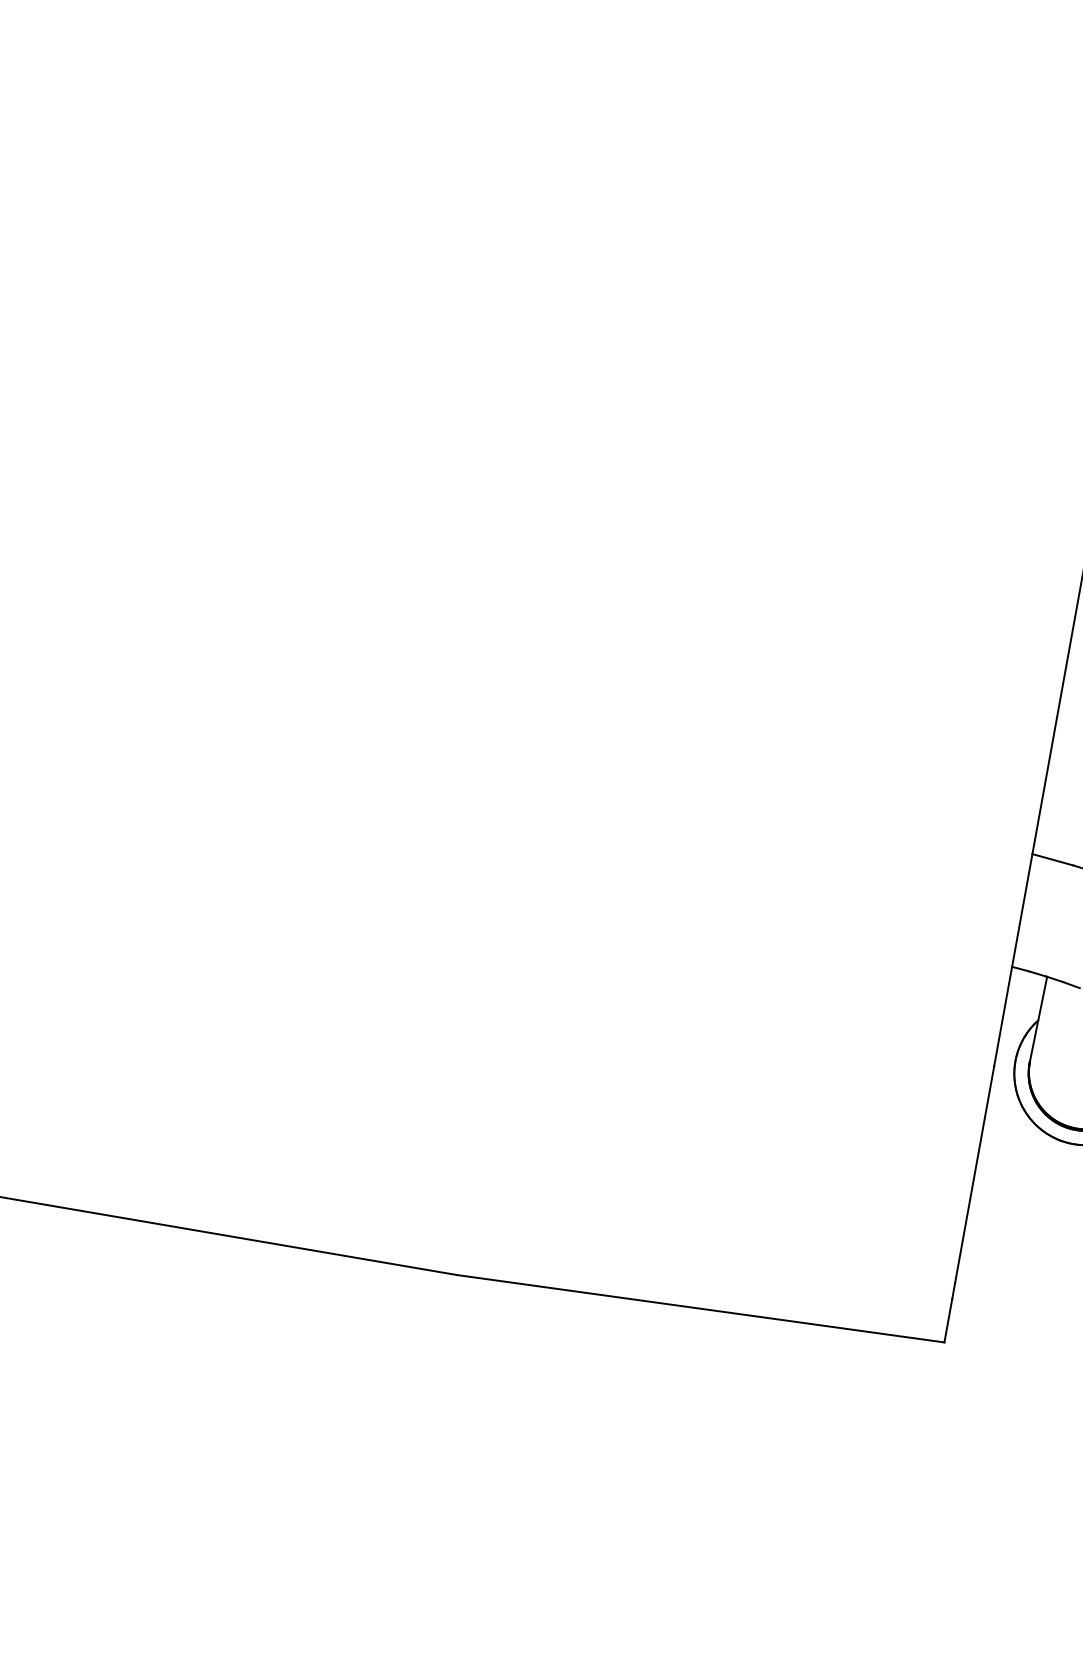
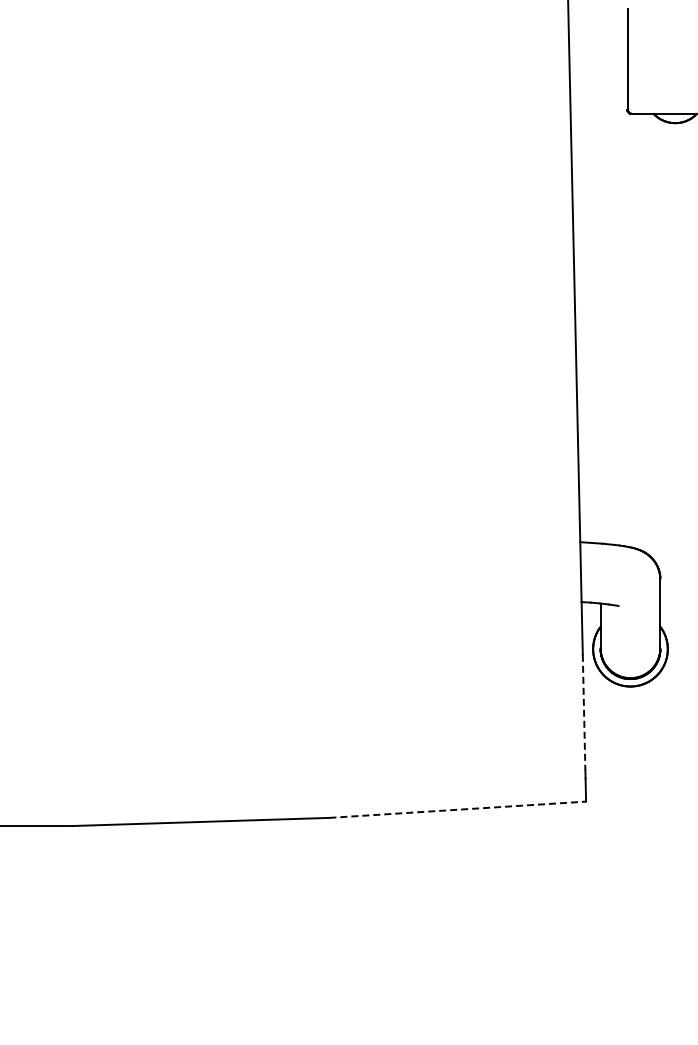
line: (975, 1174) -> (584, 712), solid -> dashed
line: (700, 1308) -> (457, 809), solid -> dashed

